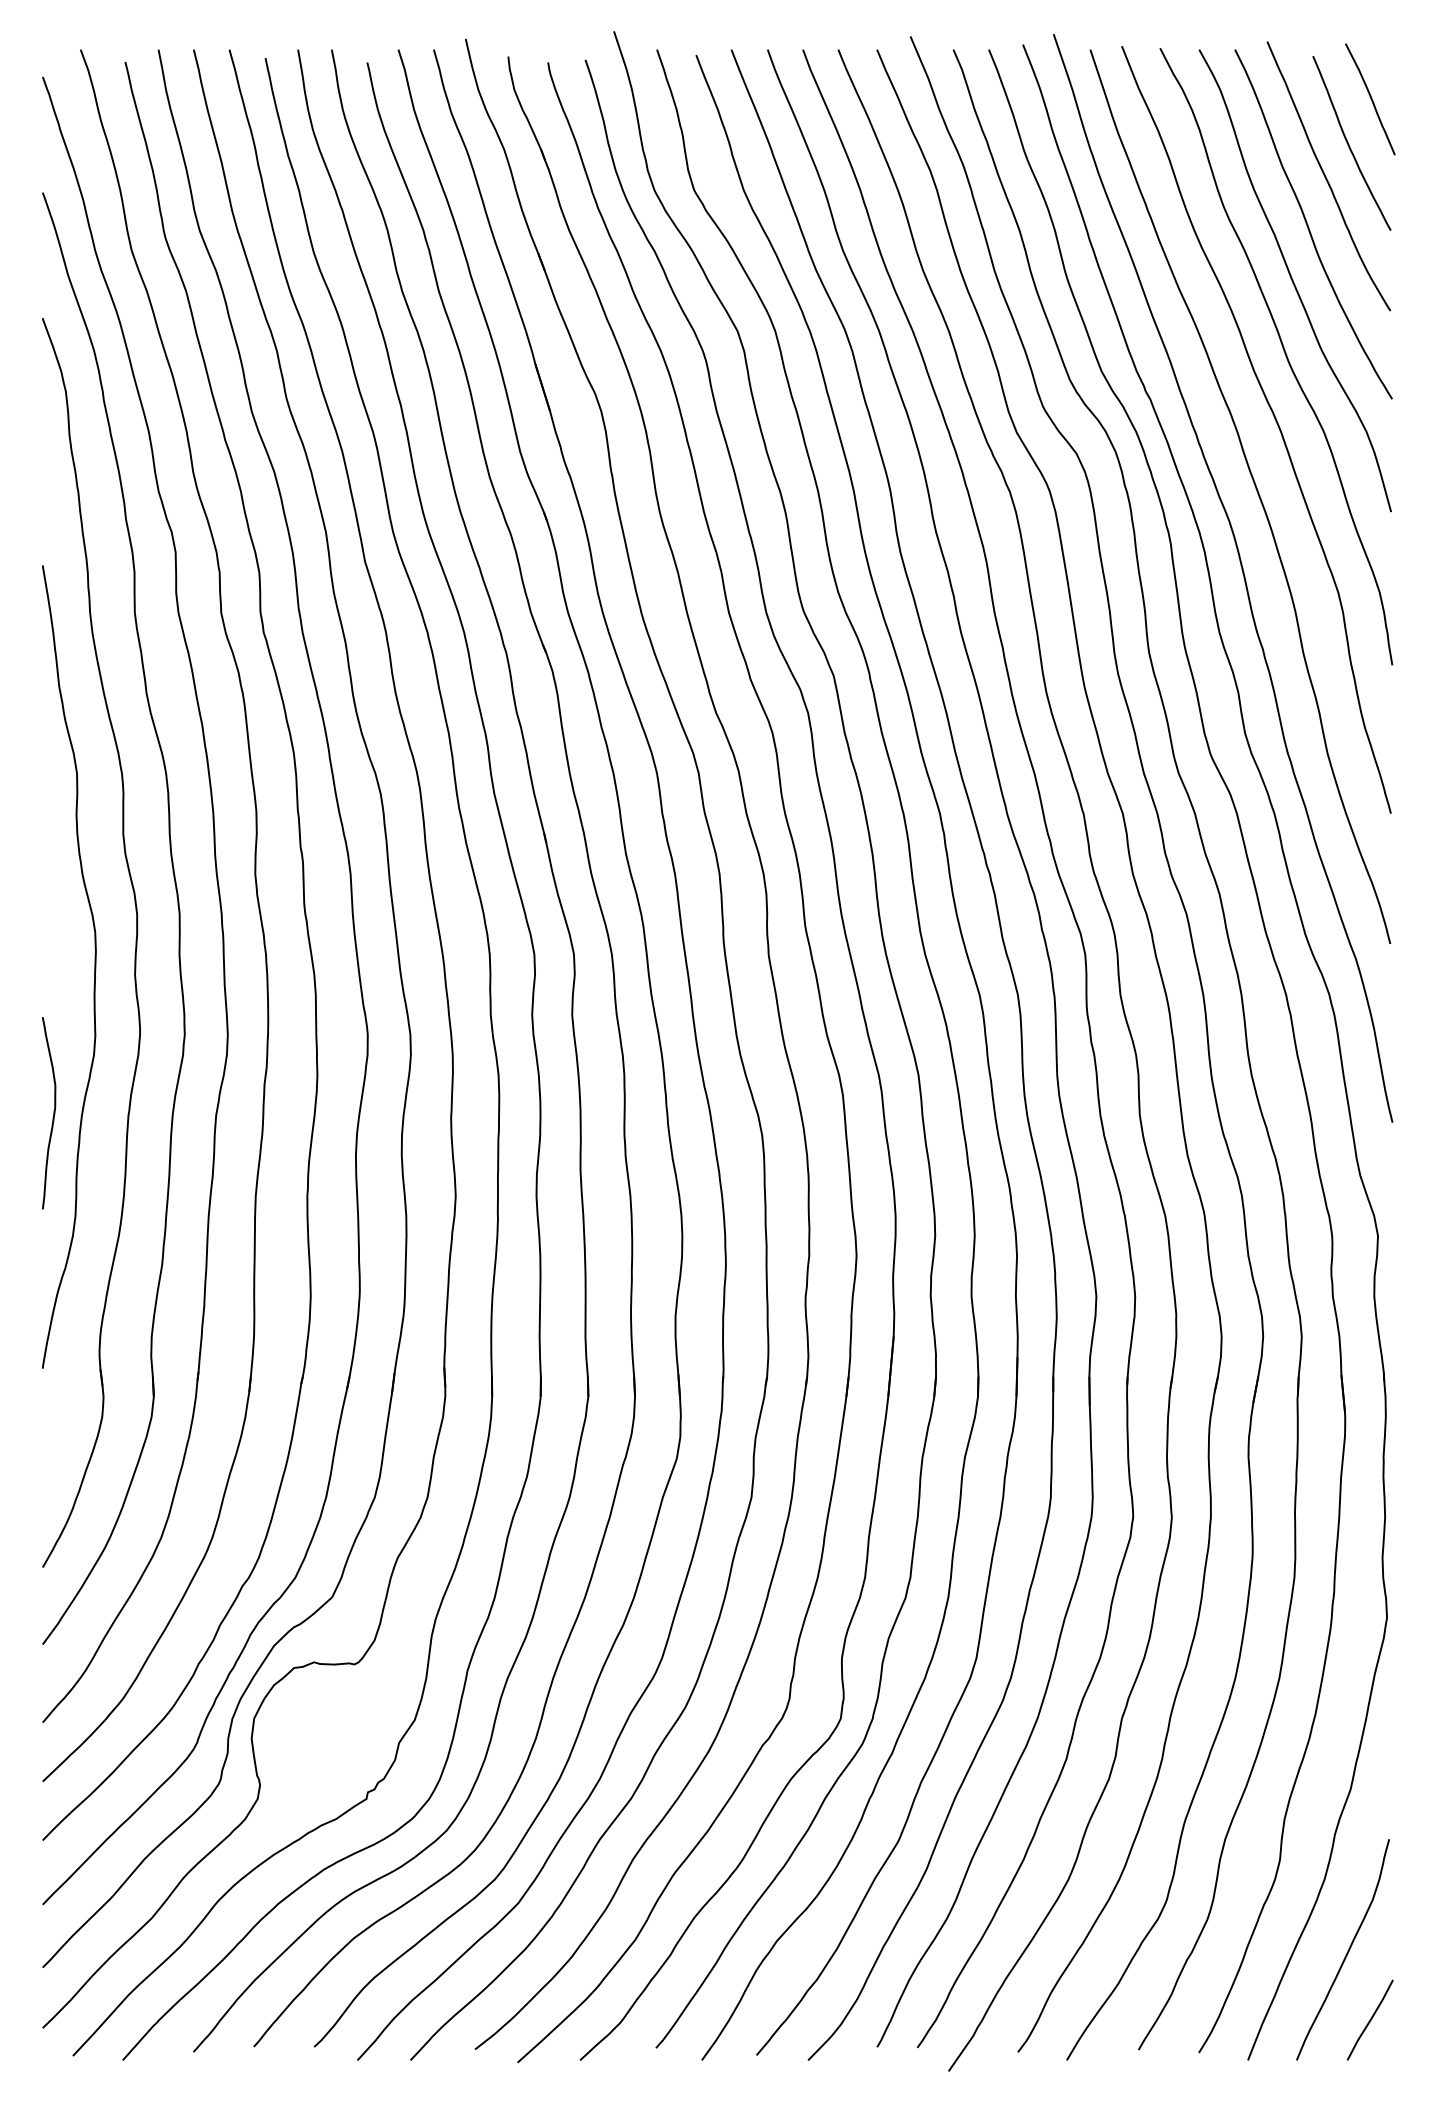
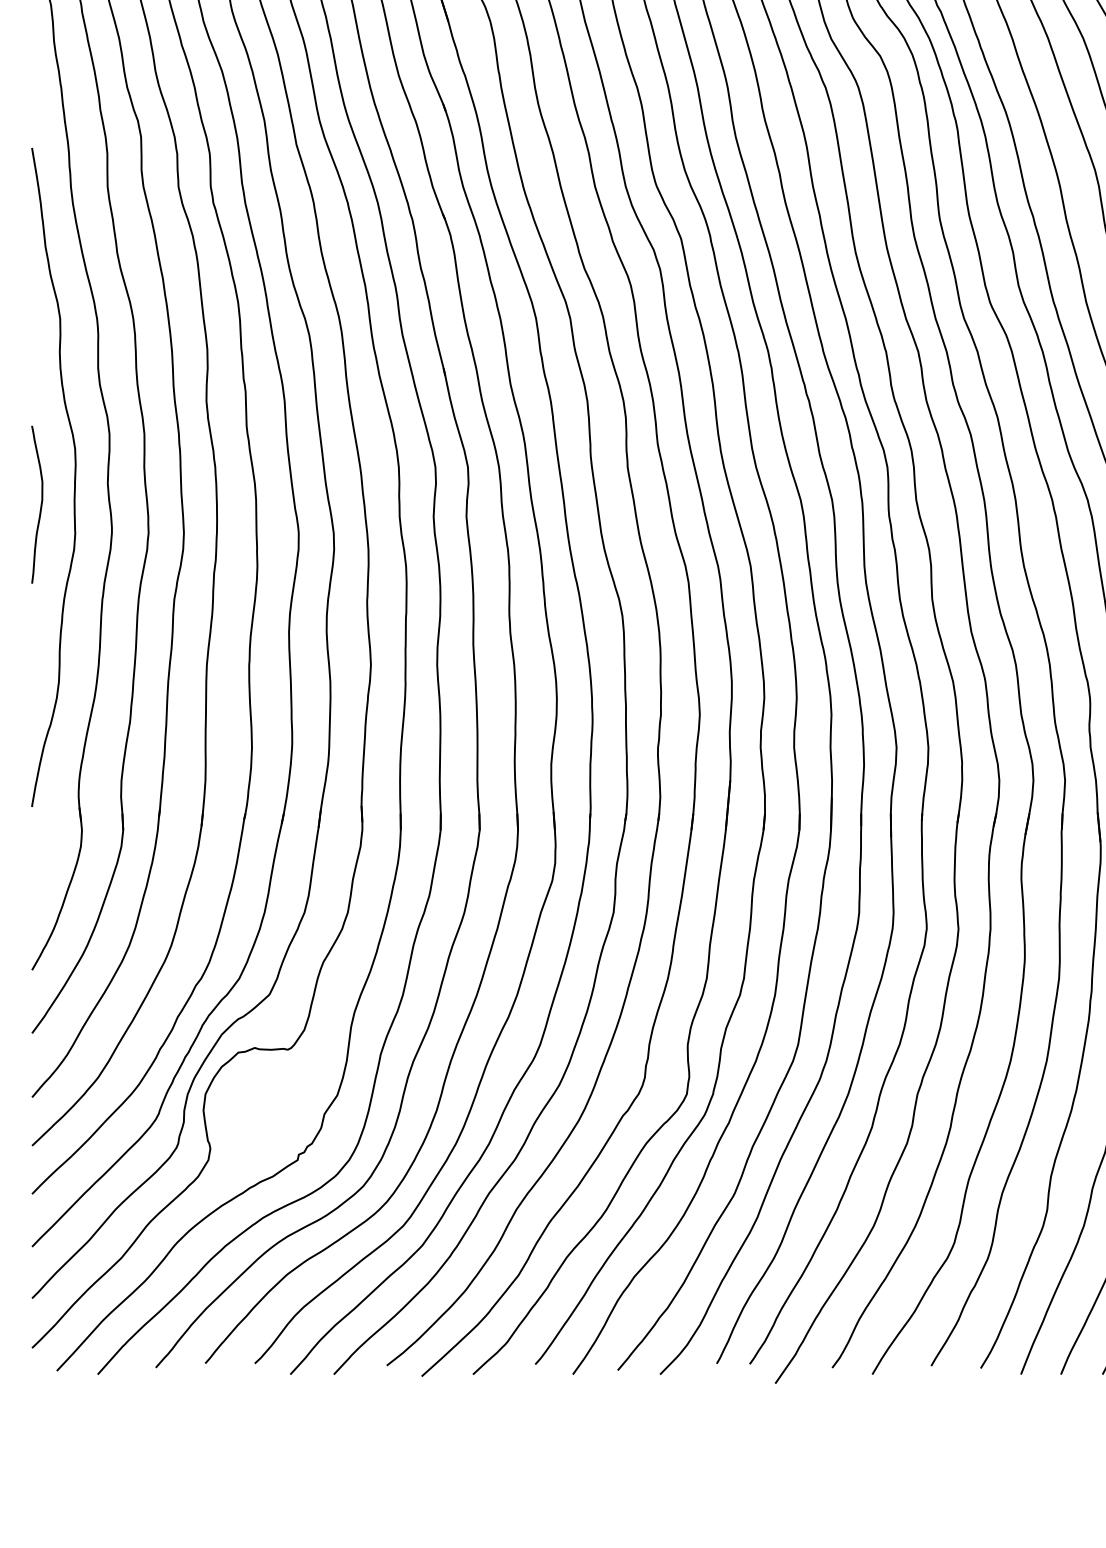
curve: (53, 1113) -> (40, 504), moved

